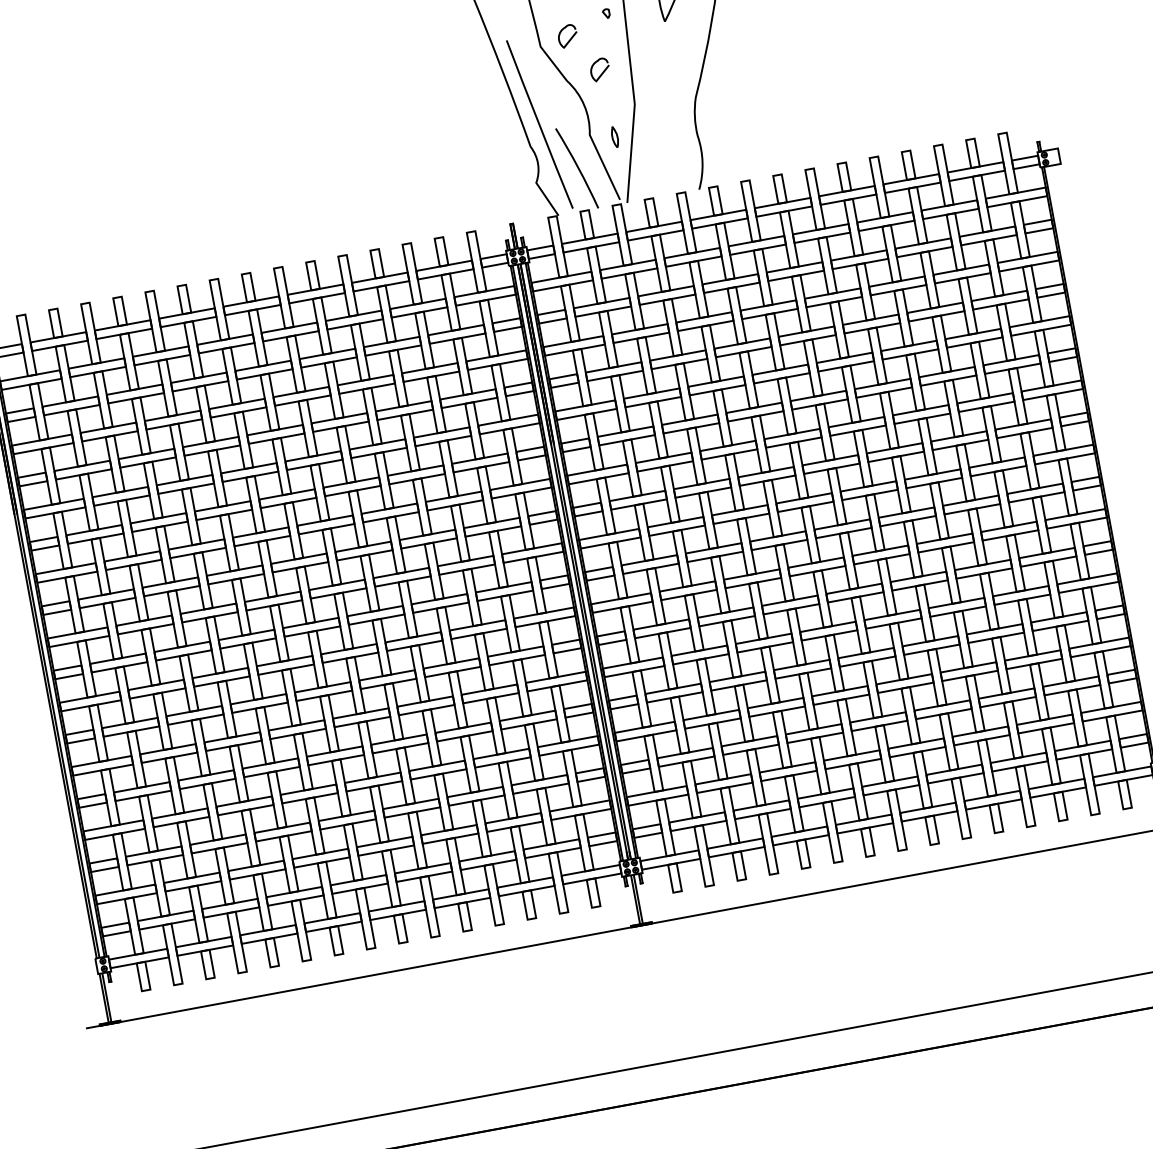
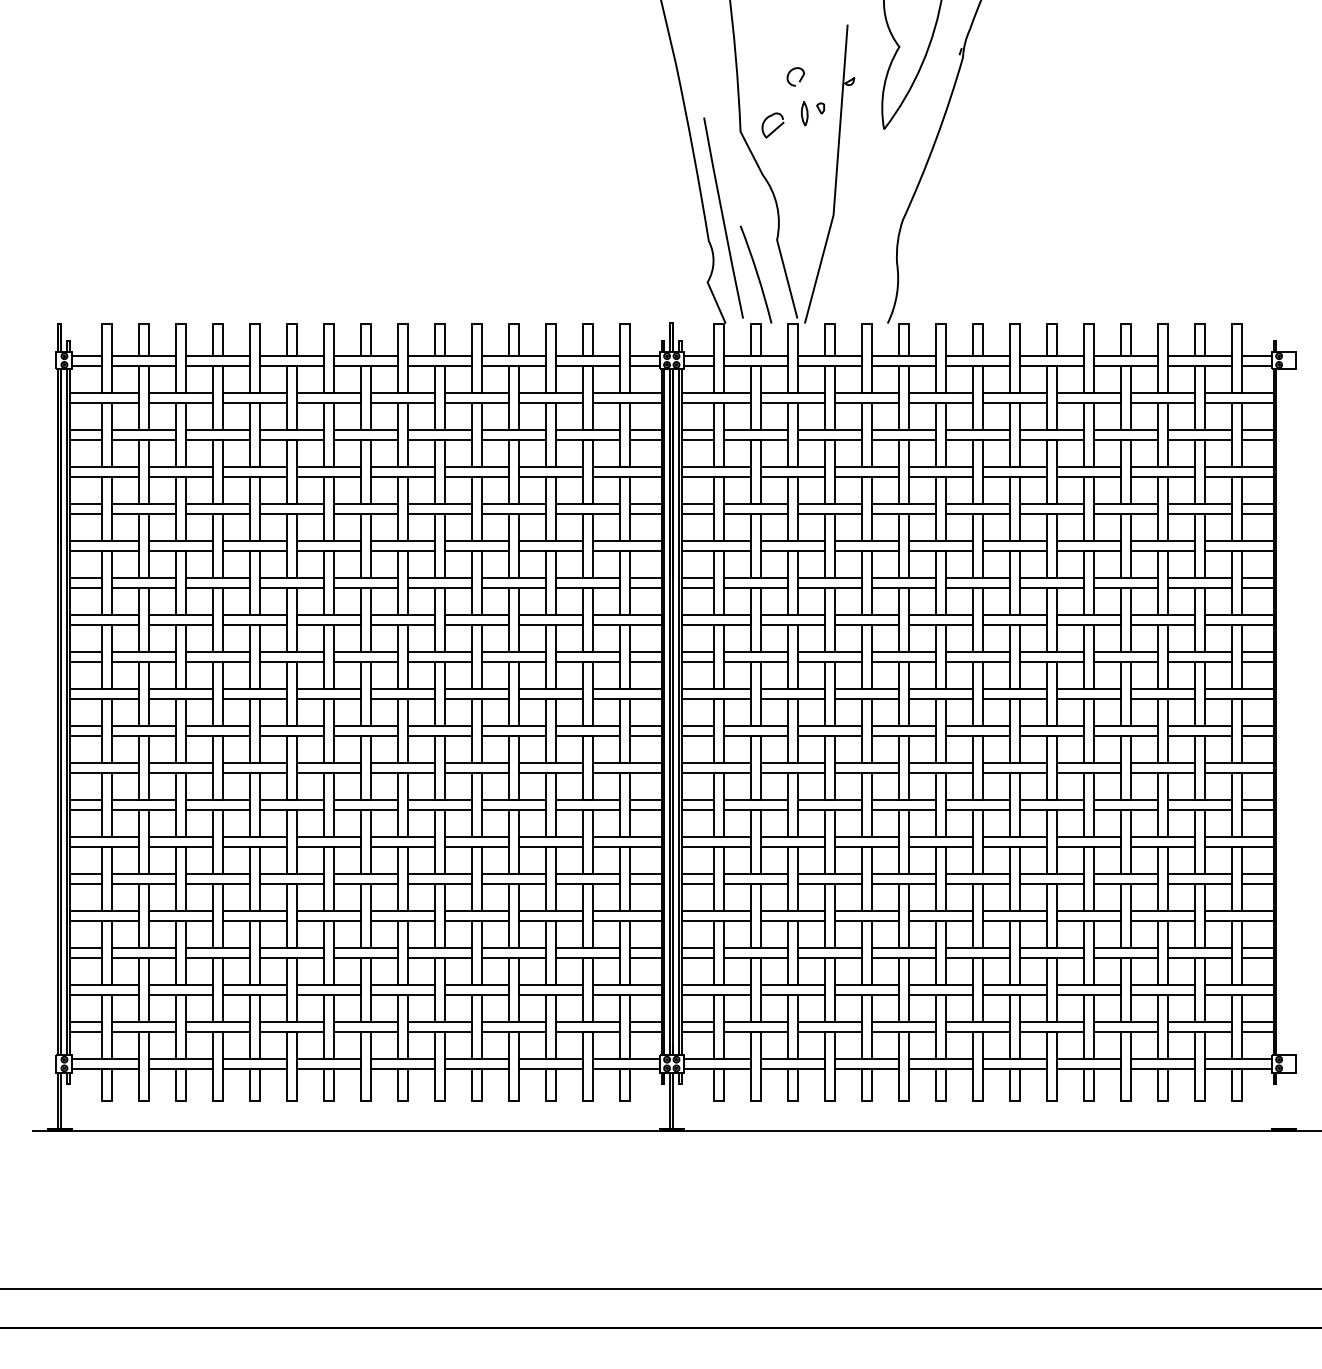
curve: (602, 71) -> (804, 172), removed
curve: (613, 137) -> (802, 113), moved

